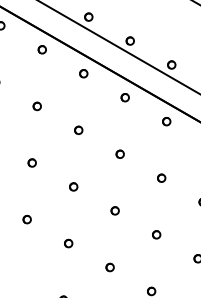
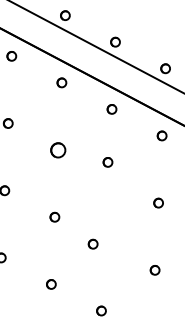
part: (78, 129) -> (58, 149), size x1.6
part: (119, 153) -> (107, 161), moved
part: (114, 210) -> (92, 243), moved

